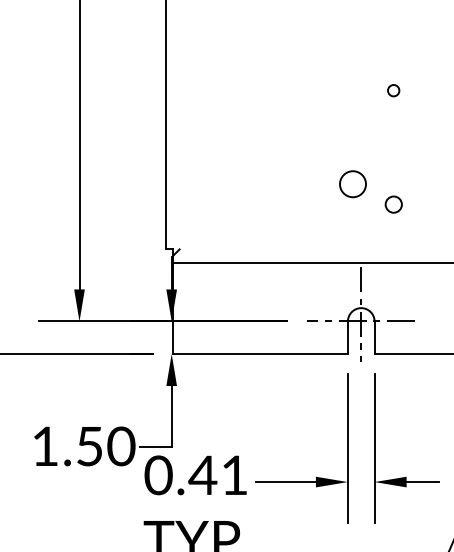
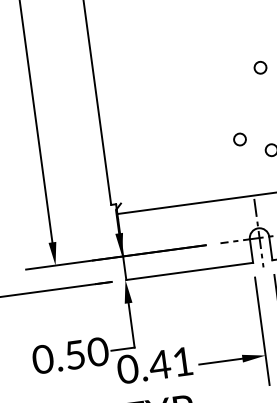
circle: (393, 90) -> (260, 67), size x1.43
circle: (352, 184) -> (239, 139), size x0.62
text: (45, 446) -> (43, 359), 1.50 -> 0.50

